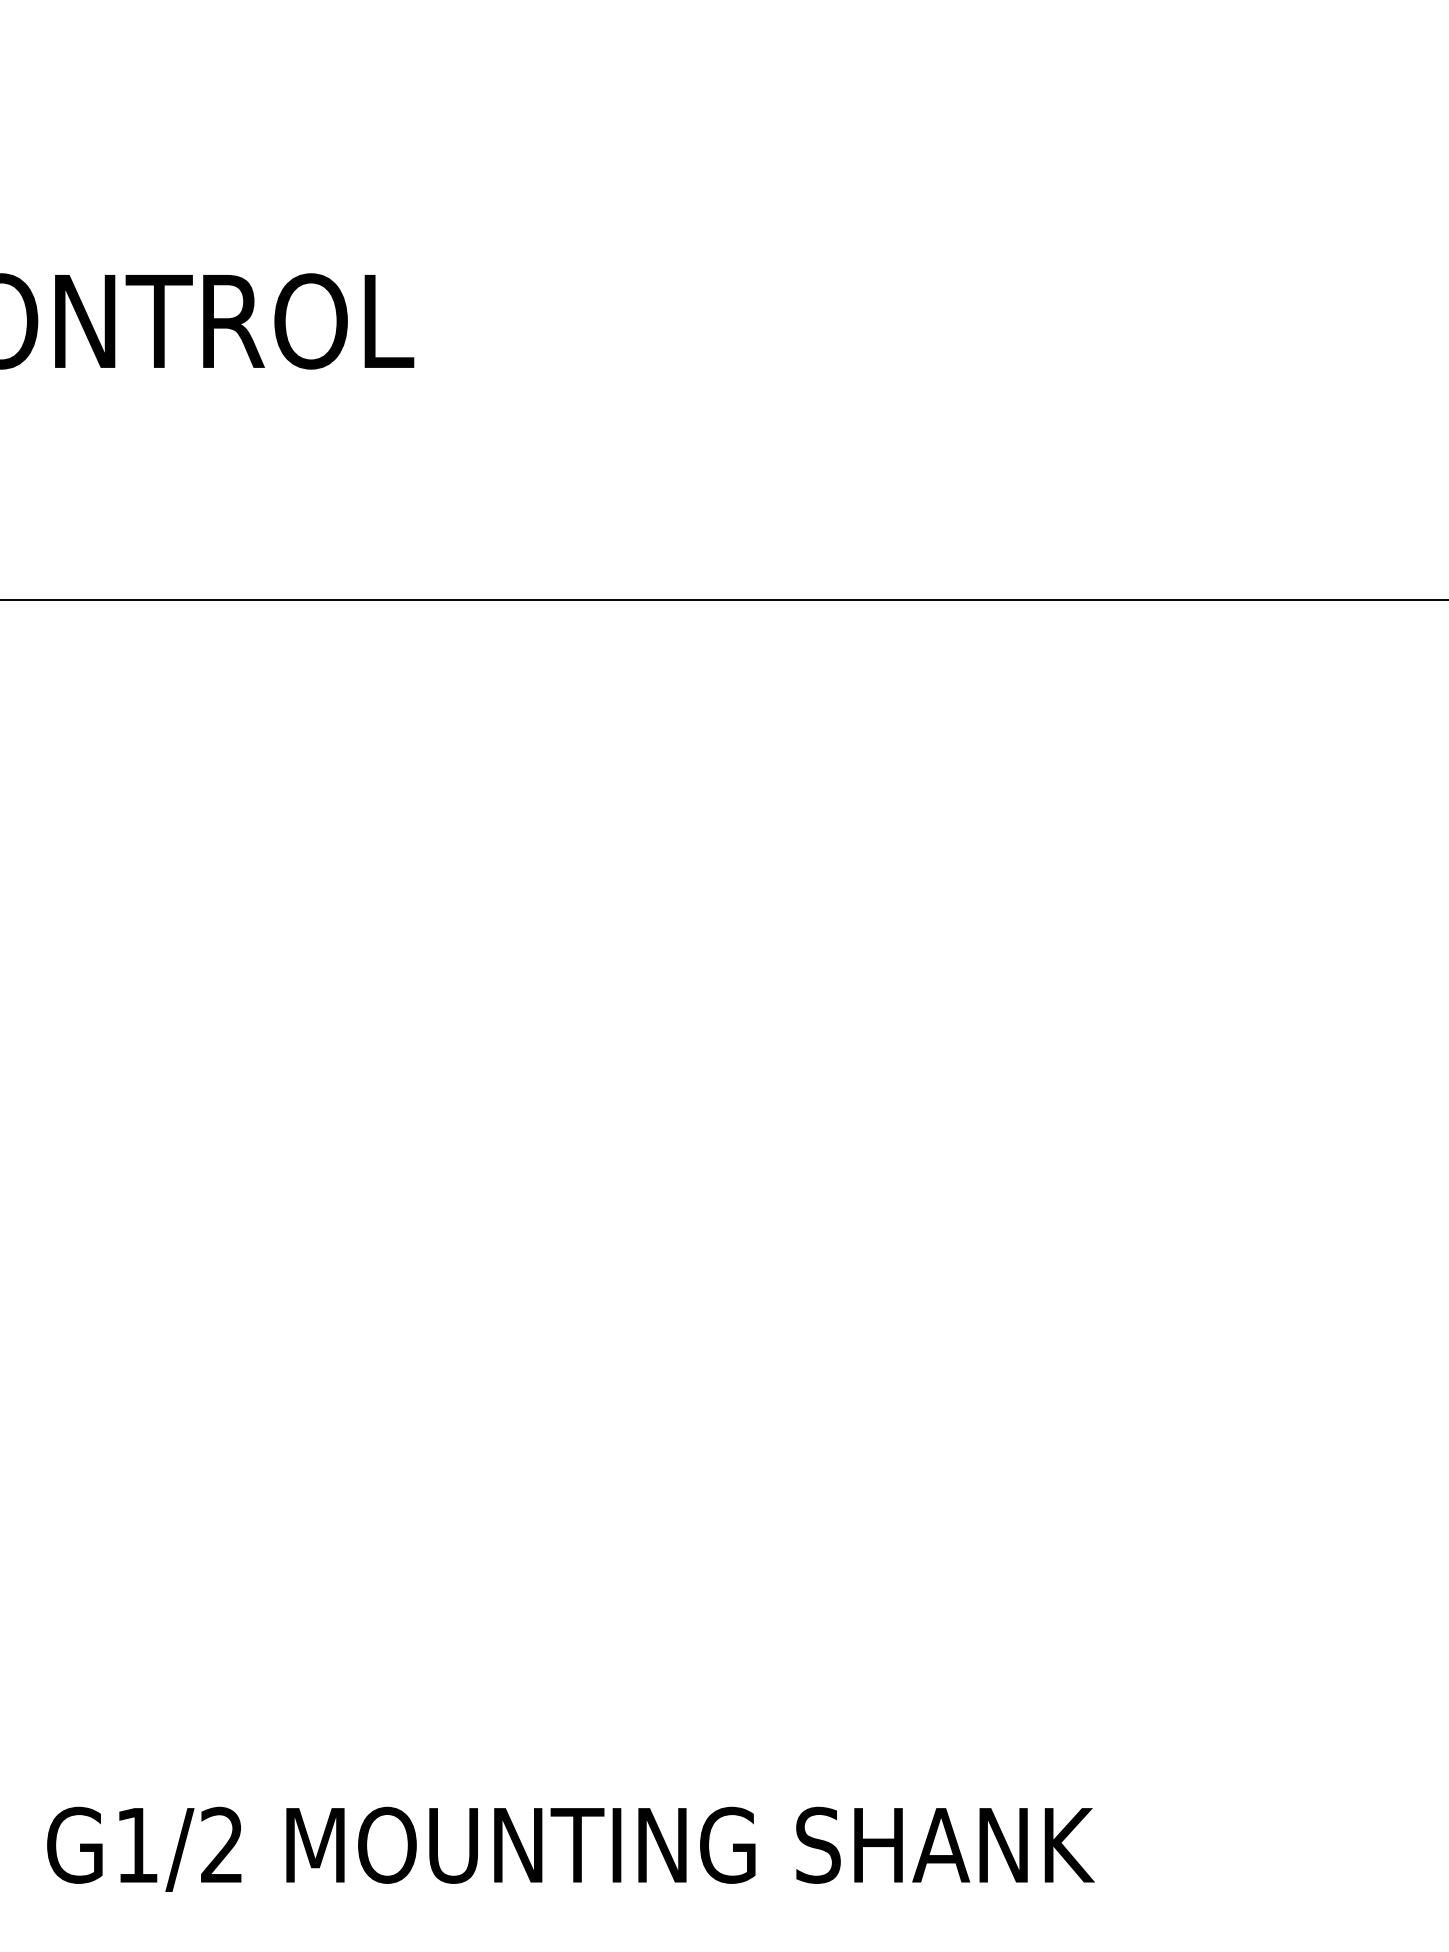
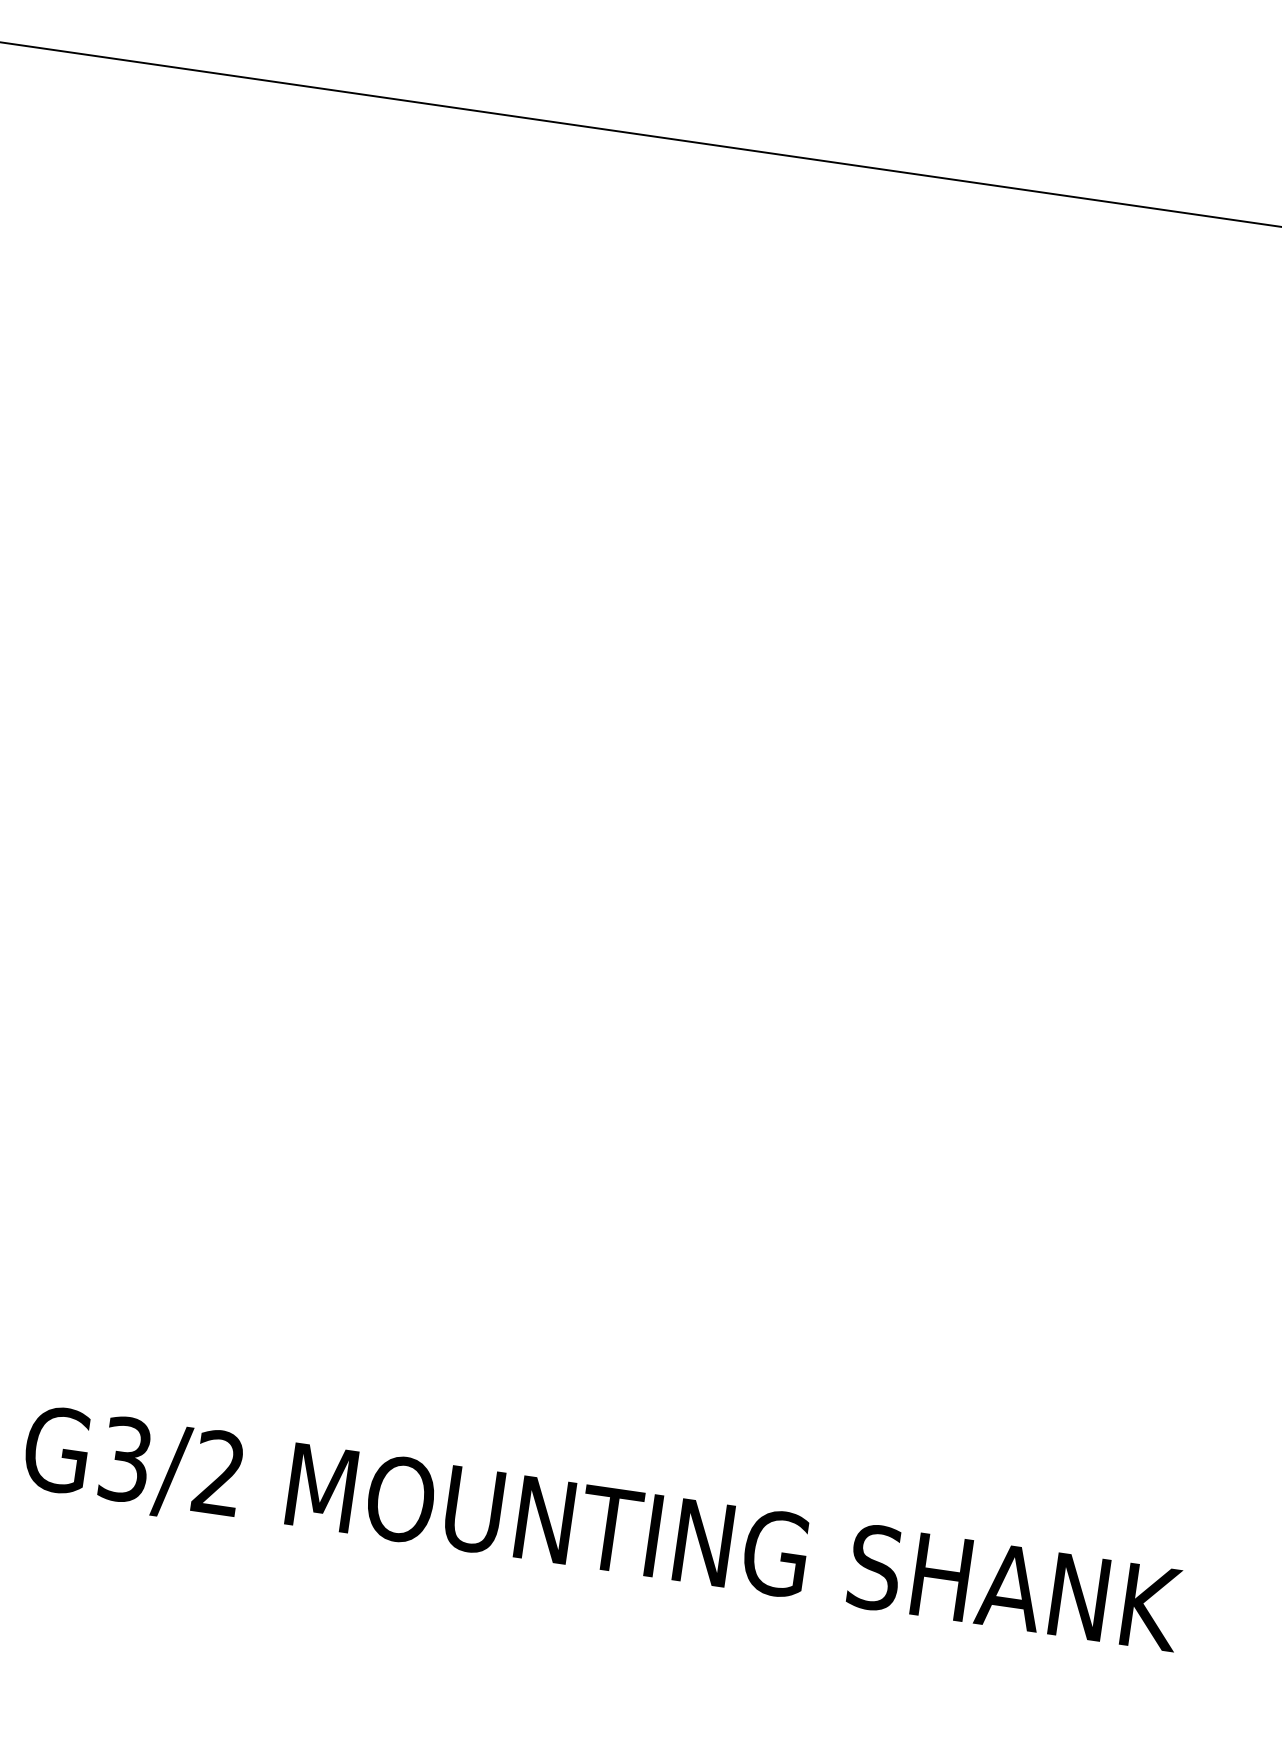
text: (137, 1844) -> (126, 1458), G1/2 -> G3/2

